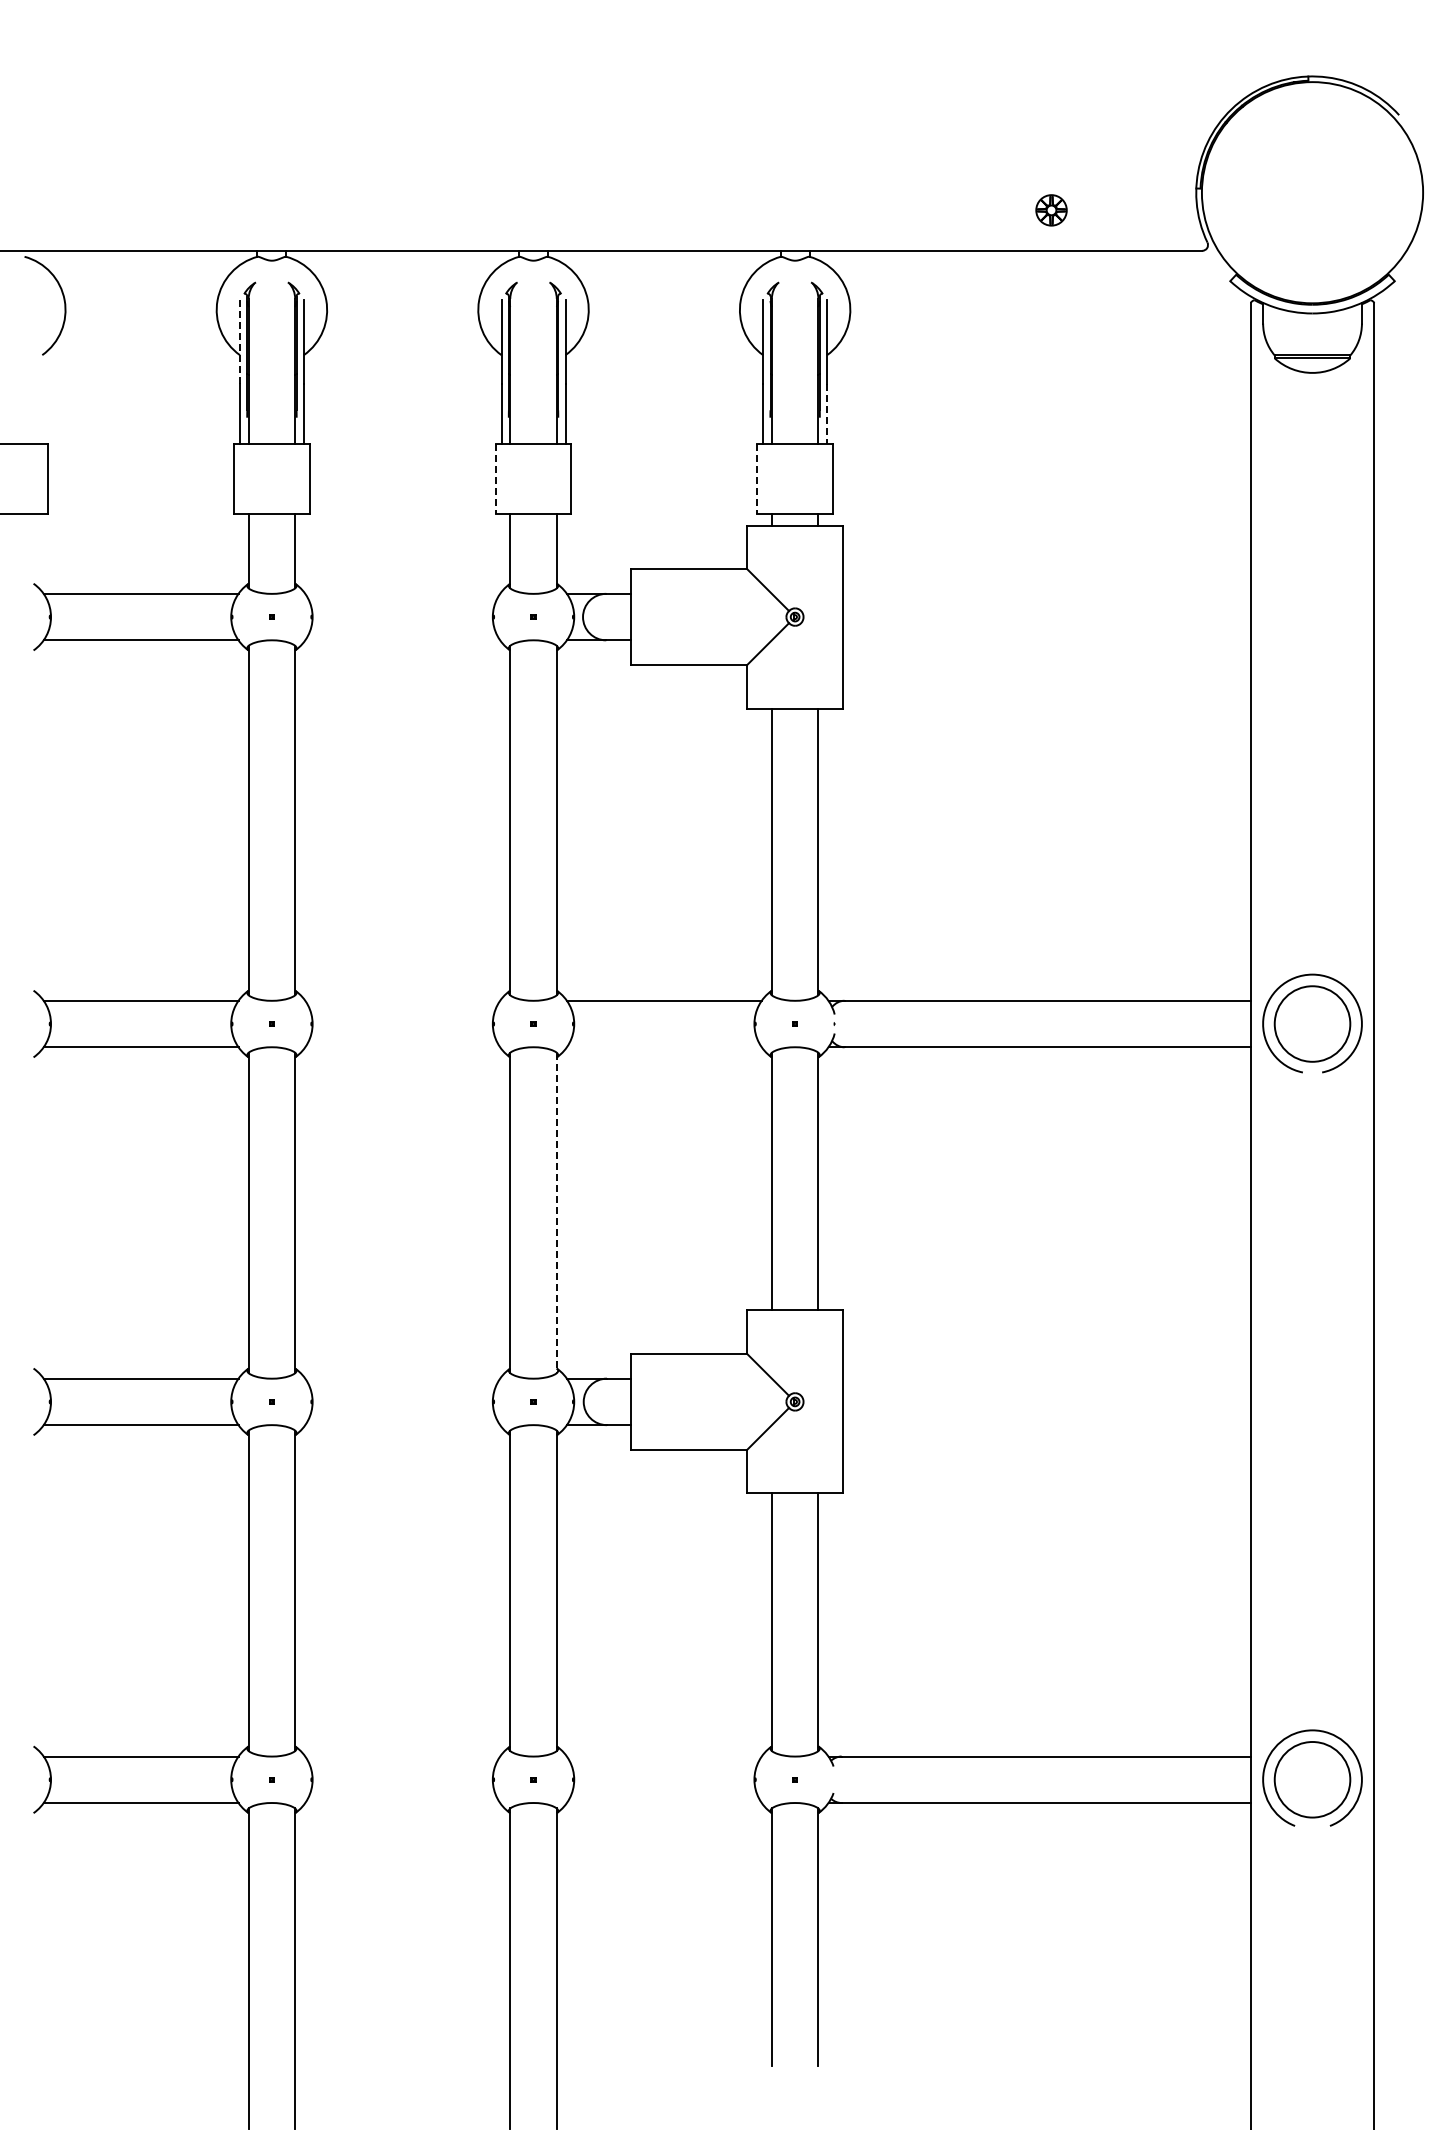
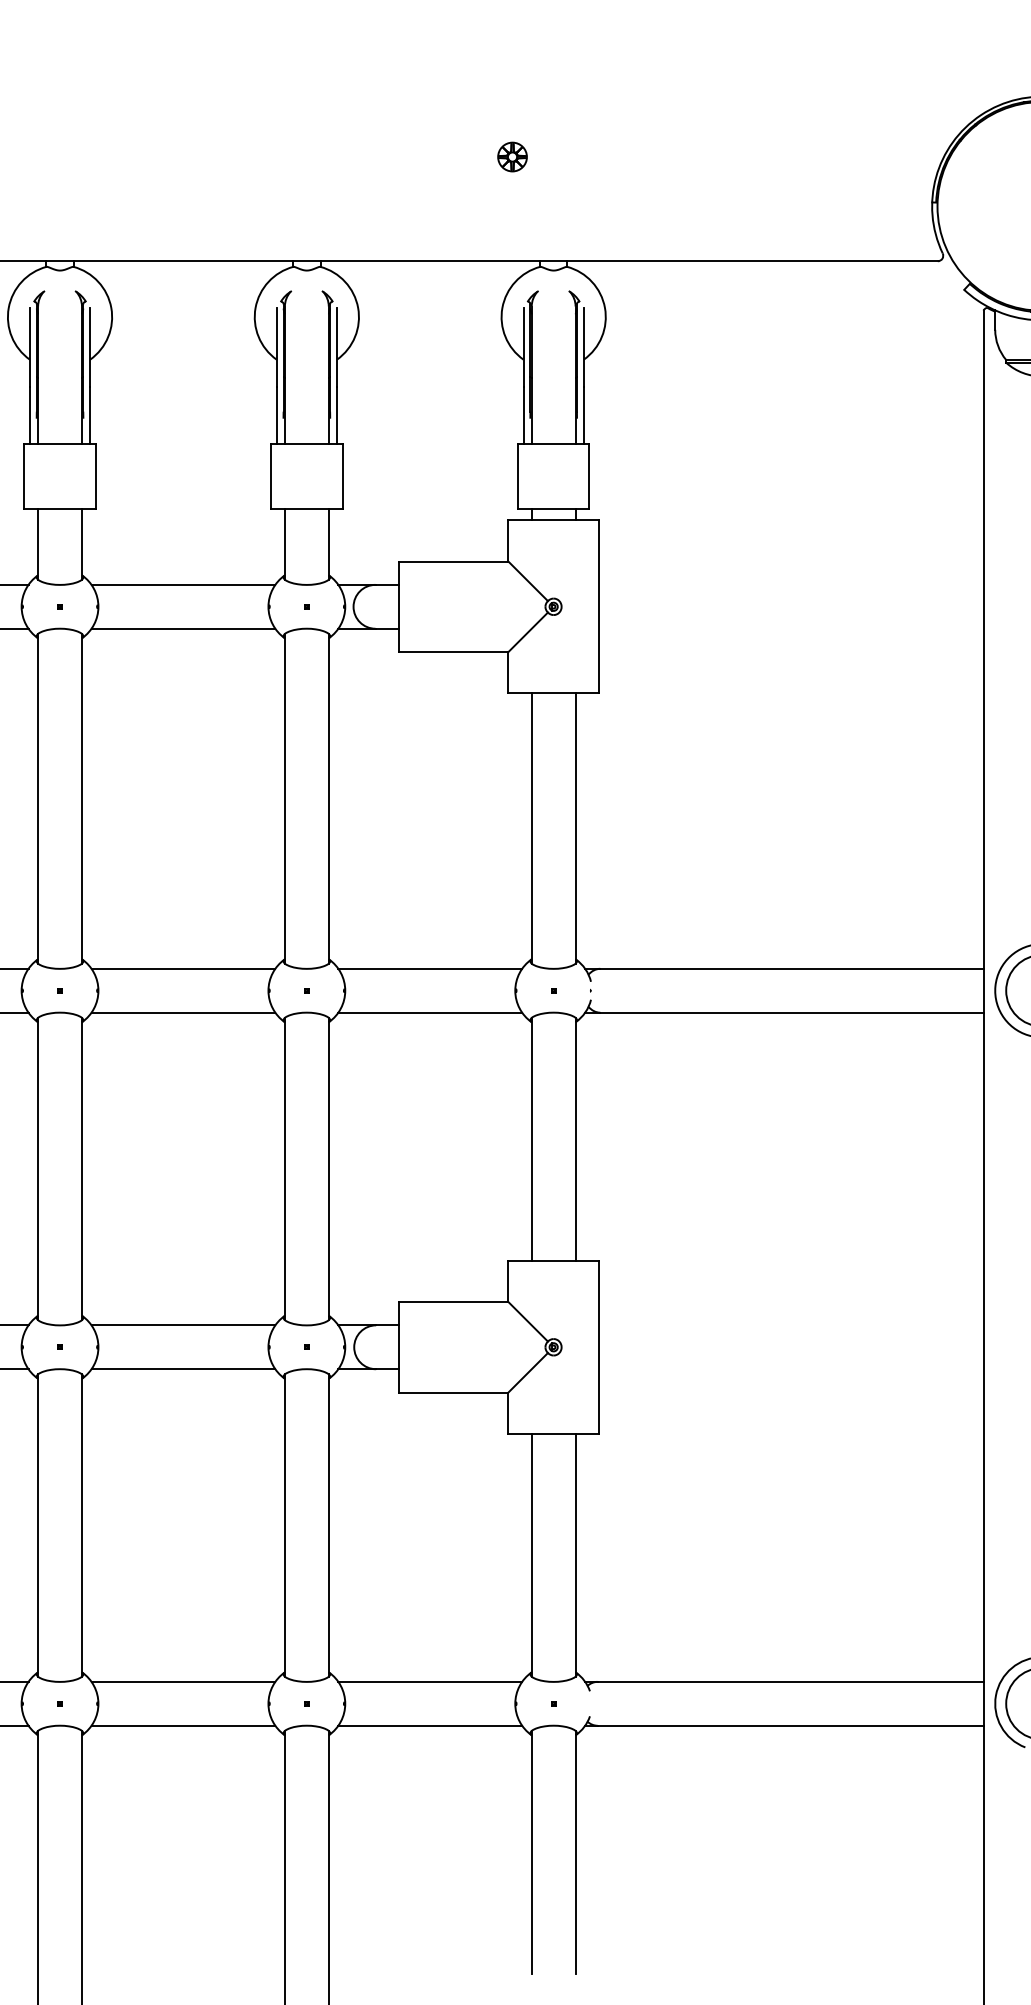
part: (1051, 210) -> (512, 157), moved
line: (239, 342) -> (29, 347), dashed -> solid
line: (827, 414) -> (584, 415), dashed -> solid
line: (495, 479) -> (270, 476), dashed -> solid
line: (757, 479) -> (518, 476), dashed -> solid
line: (402, 593) -> (183, 584), added
line: (402, 640) -> (183, 628), added
line: (402, 1000) -> (183, 968), added
line: (402, 1047) -> (183, 1012), added
line: (663, 1047) -> (429, 1012), added
line: (556, 1213) -> (328, 1169), dashed -> solid
line: (402, 1378) -> (183, 1325), added
line: (402, 1425) -> (183, 1369), added
line: (402, 1756) -> (183, 1681), added
line: (663, 1756) -> (429, 1681), added
line: (402, 1803) -> (183, 1726), added
line: (663, 1803) -> (429, 1726), added

